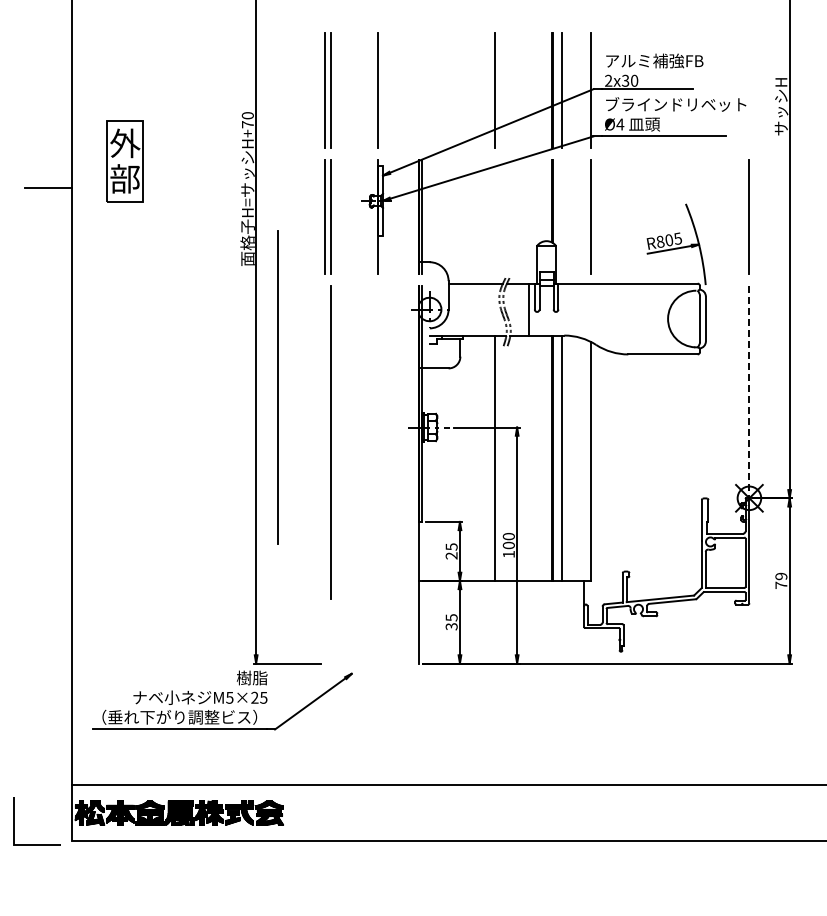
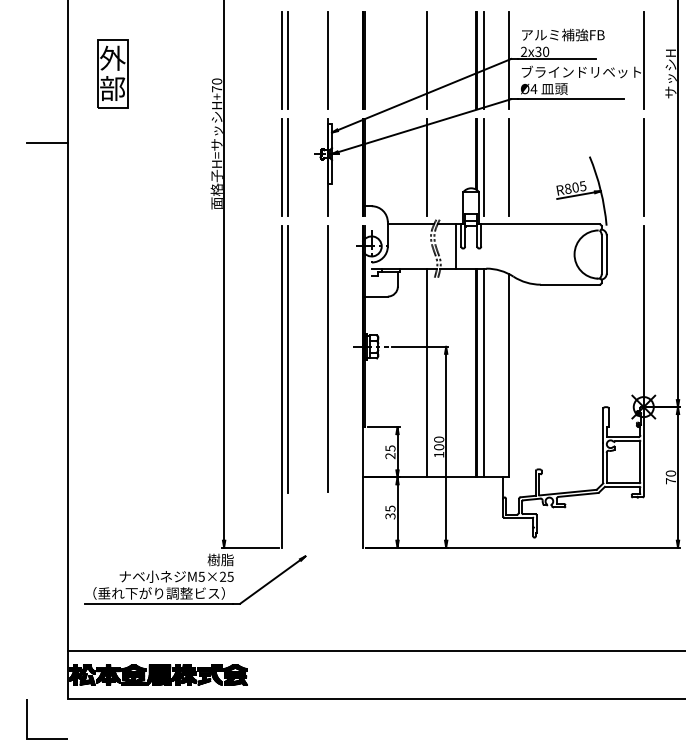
line: (419, 90) -> (363, 60), added
line: (749, 90) -> (643, 60), added
part: (124, 161) -> (112, 73), moved
line: (494, 216) -> (426, 167), added
line: (561, 216) -> (483, 167), added
line: (277, 387) -> (327, 359), moved
line: (749, 392) -> (643, 317), dashed -> solid
line: (324, 474) -> (282, 386), added
text: (781, 576) -> (671, 473), 79 -> 70
line: (14, 821) -> (27, 719), moved

